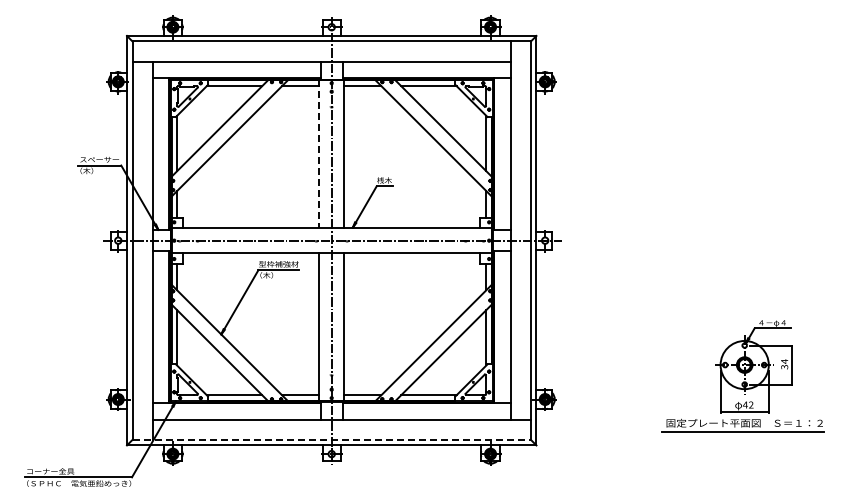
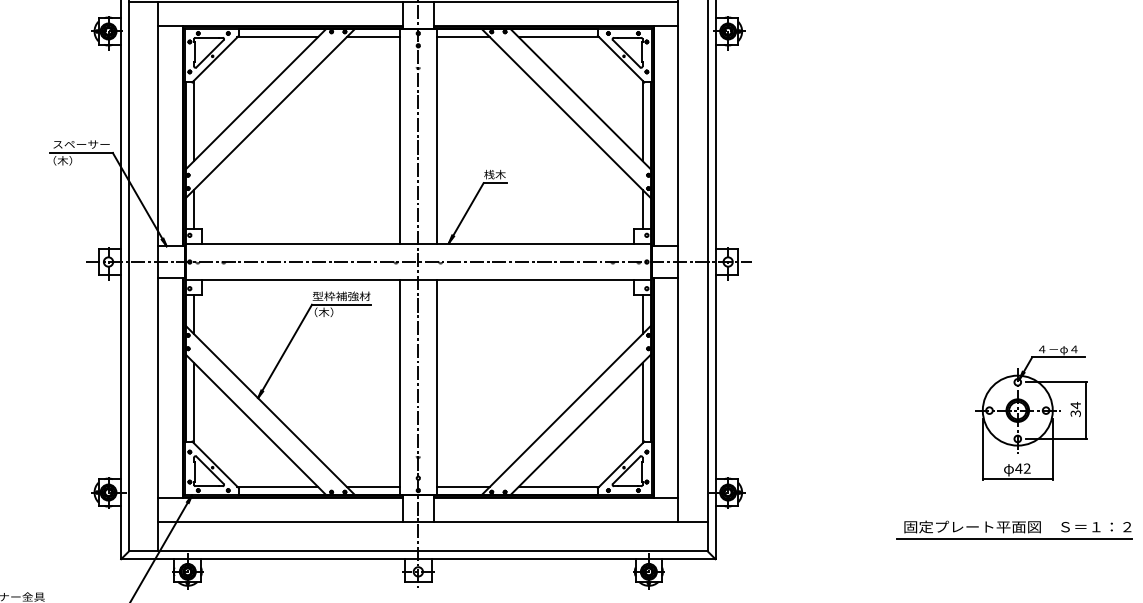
line: (319, 154) -> (400, 136), dashed -> solid
part: (753, 366) -> (1030, 412), moved
line: (332, 439) -> (419, 550), dashed -> solid

